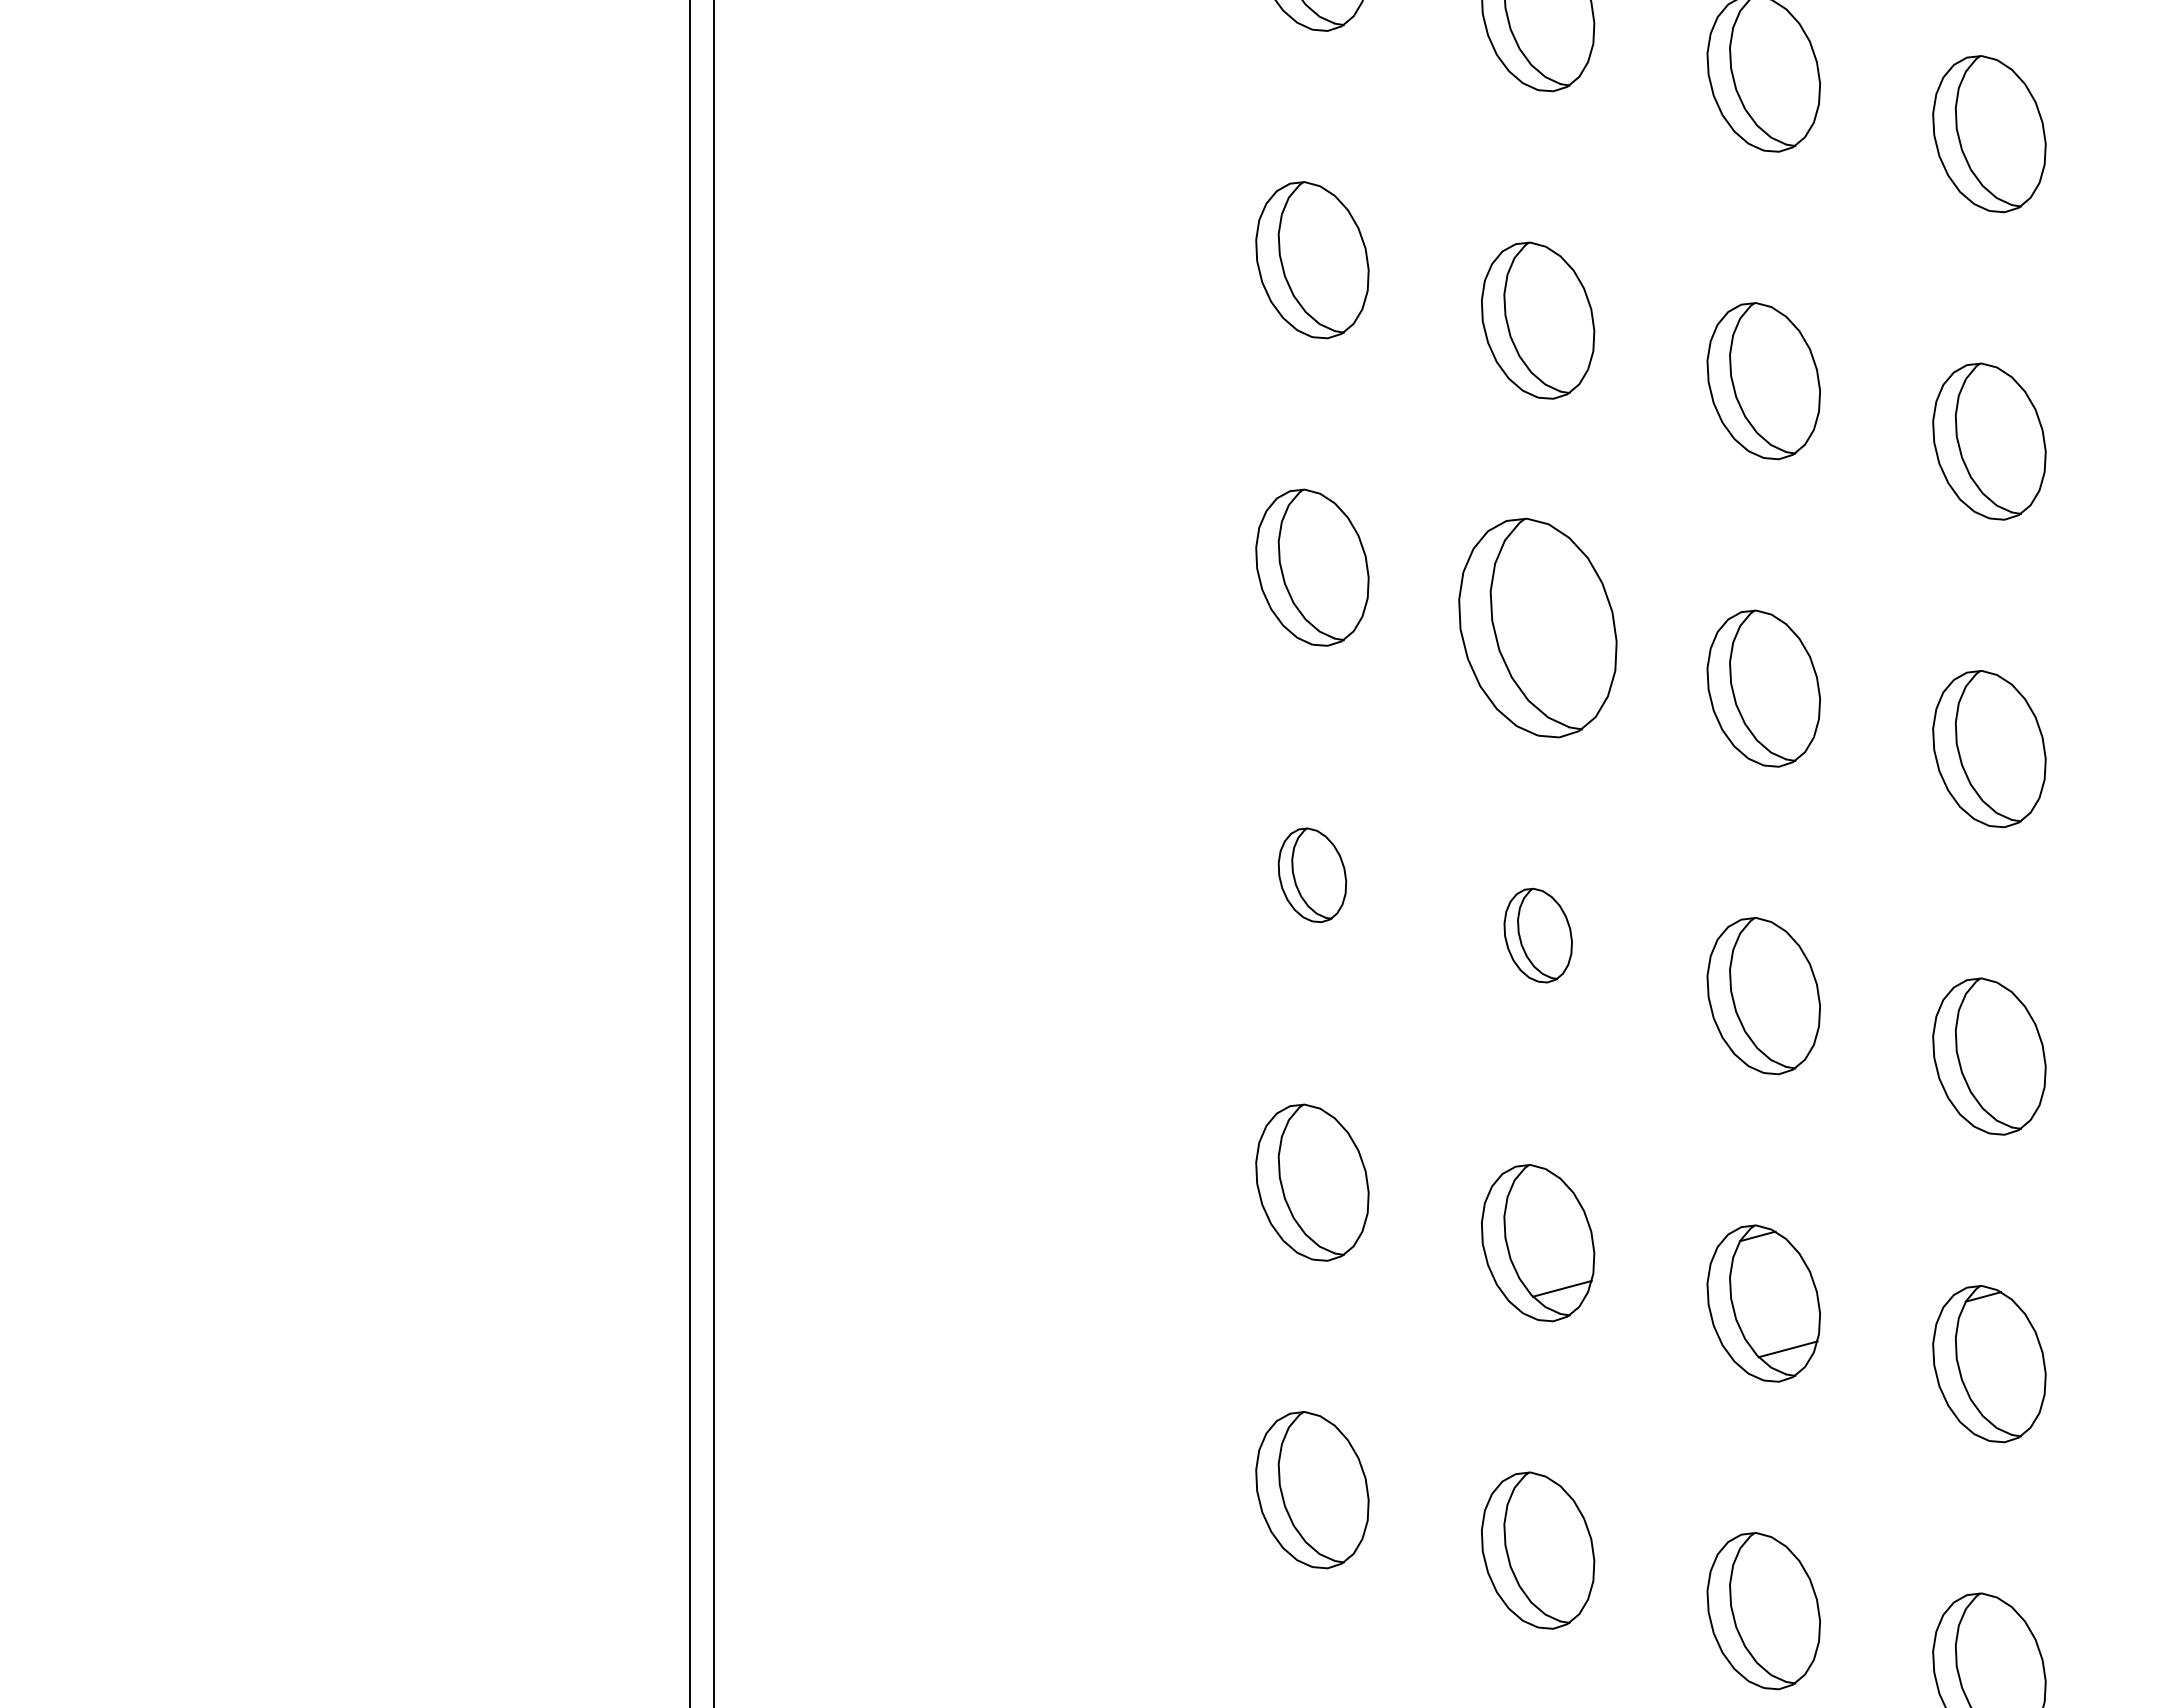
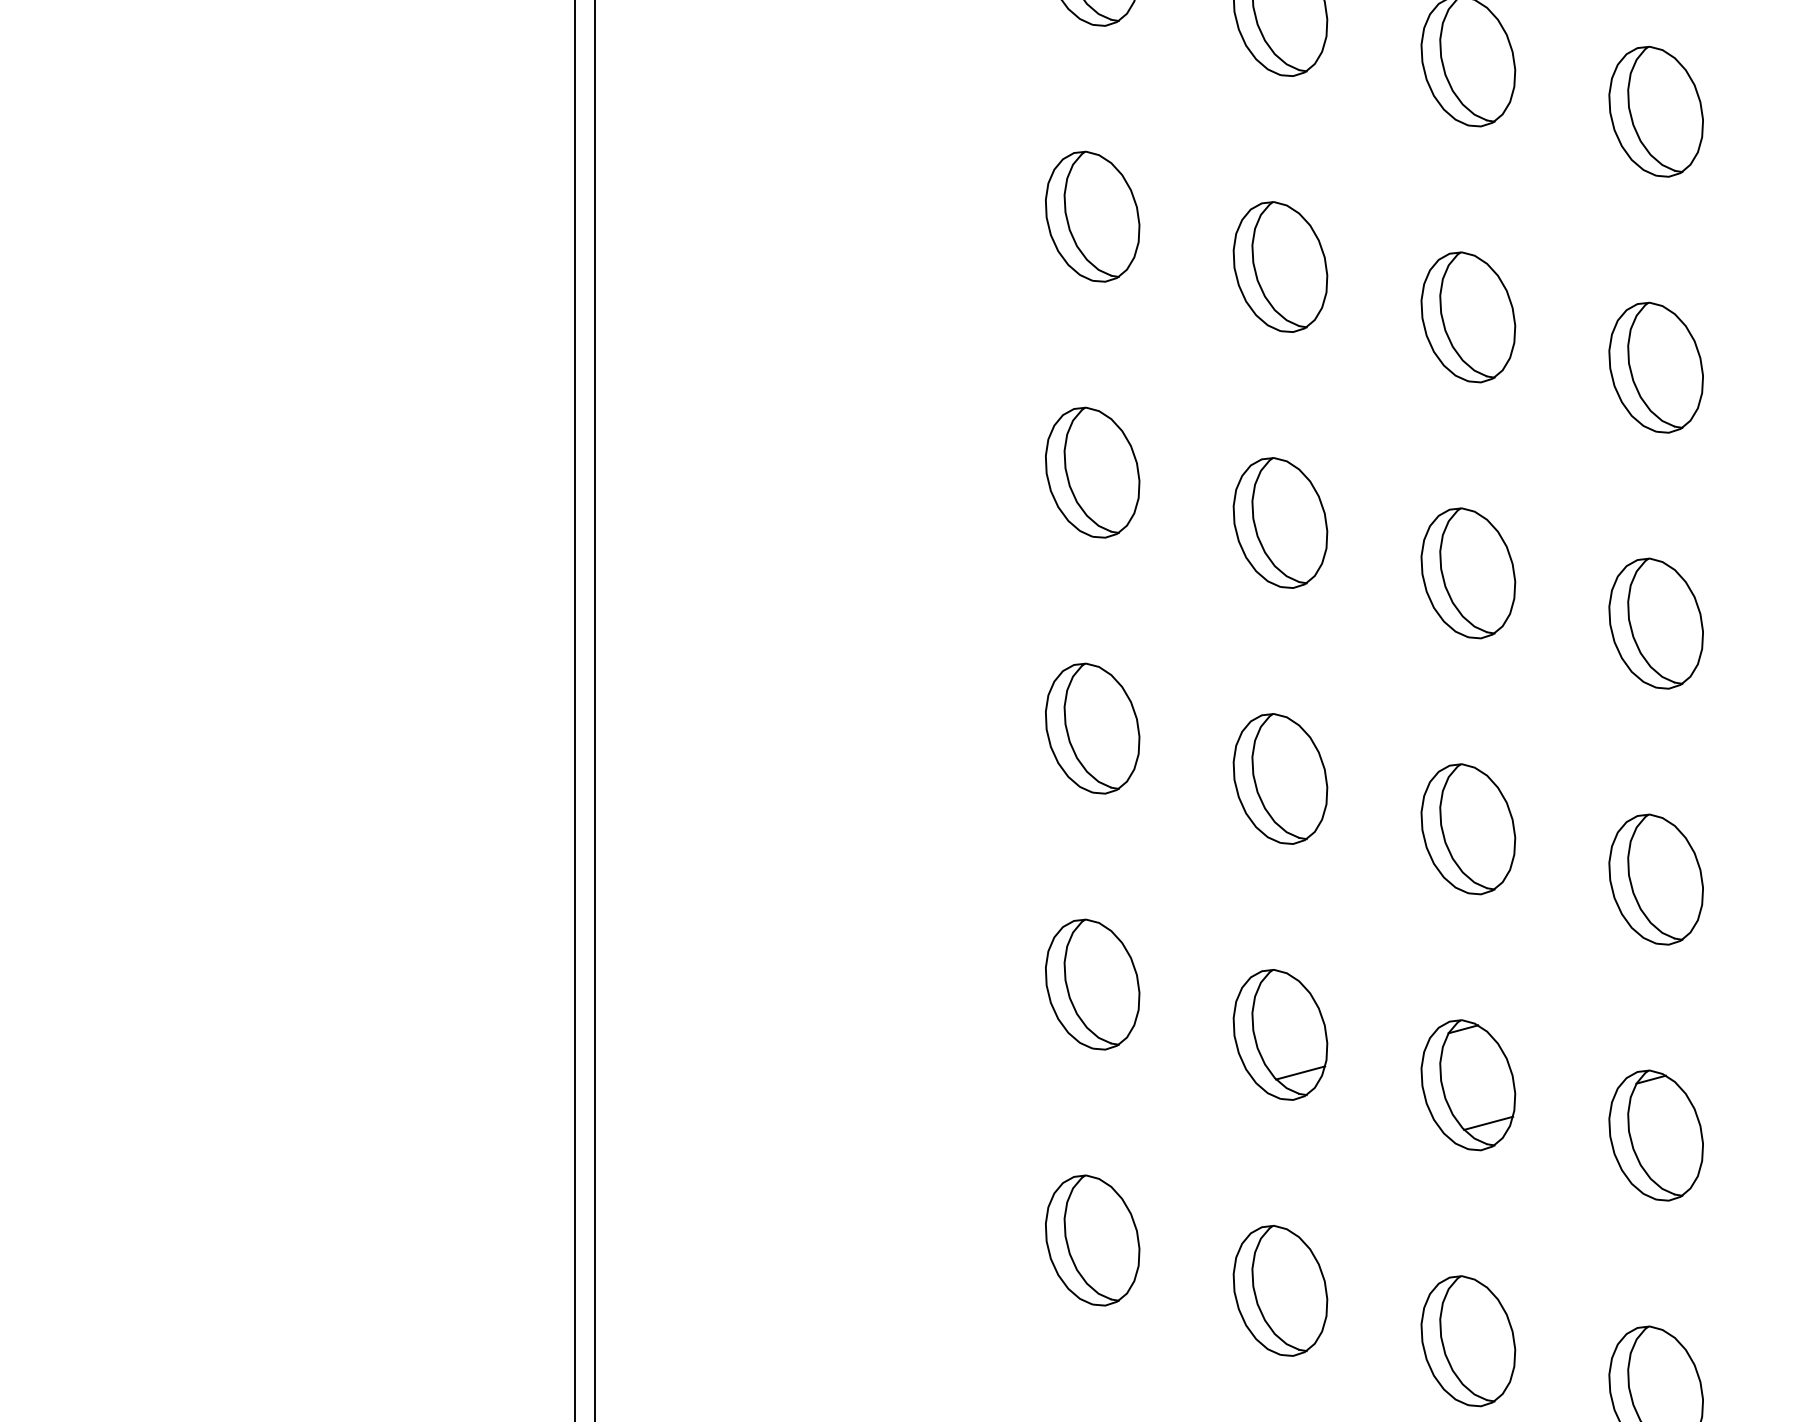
part: (1538, 628) -> (1280, 523), size x0.71
part: (1312, 875) -> (1092, 728), size x1.67
part: (1538, 935) -> (1280, 778), size x1.67

